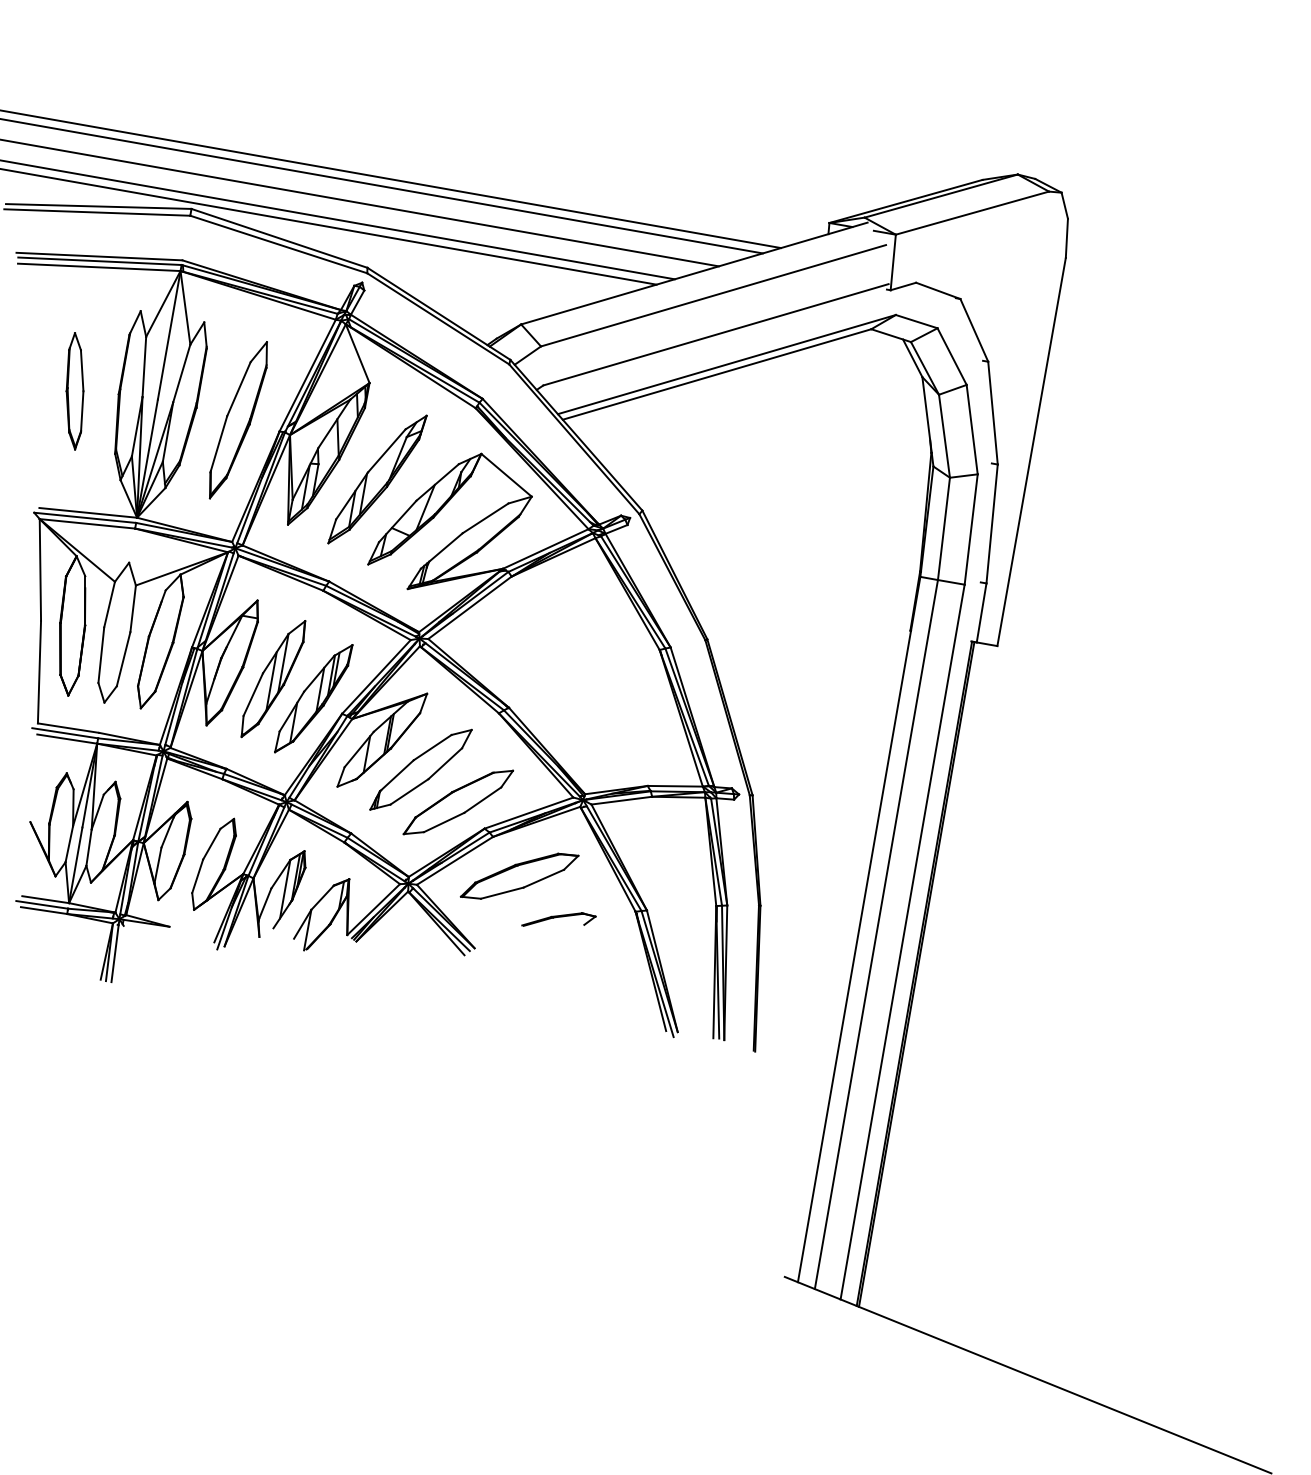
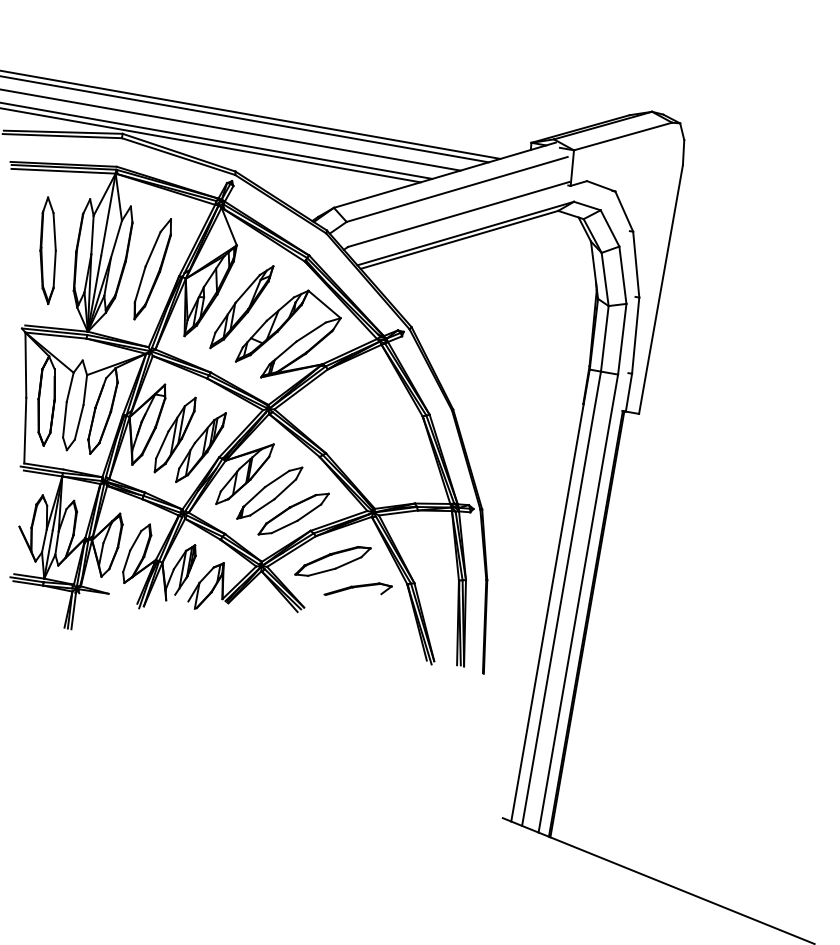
part: (74, 391) -> (47, 250), size x1.43
part: (557, 918) -> (357, 588), size x1.43

